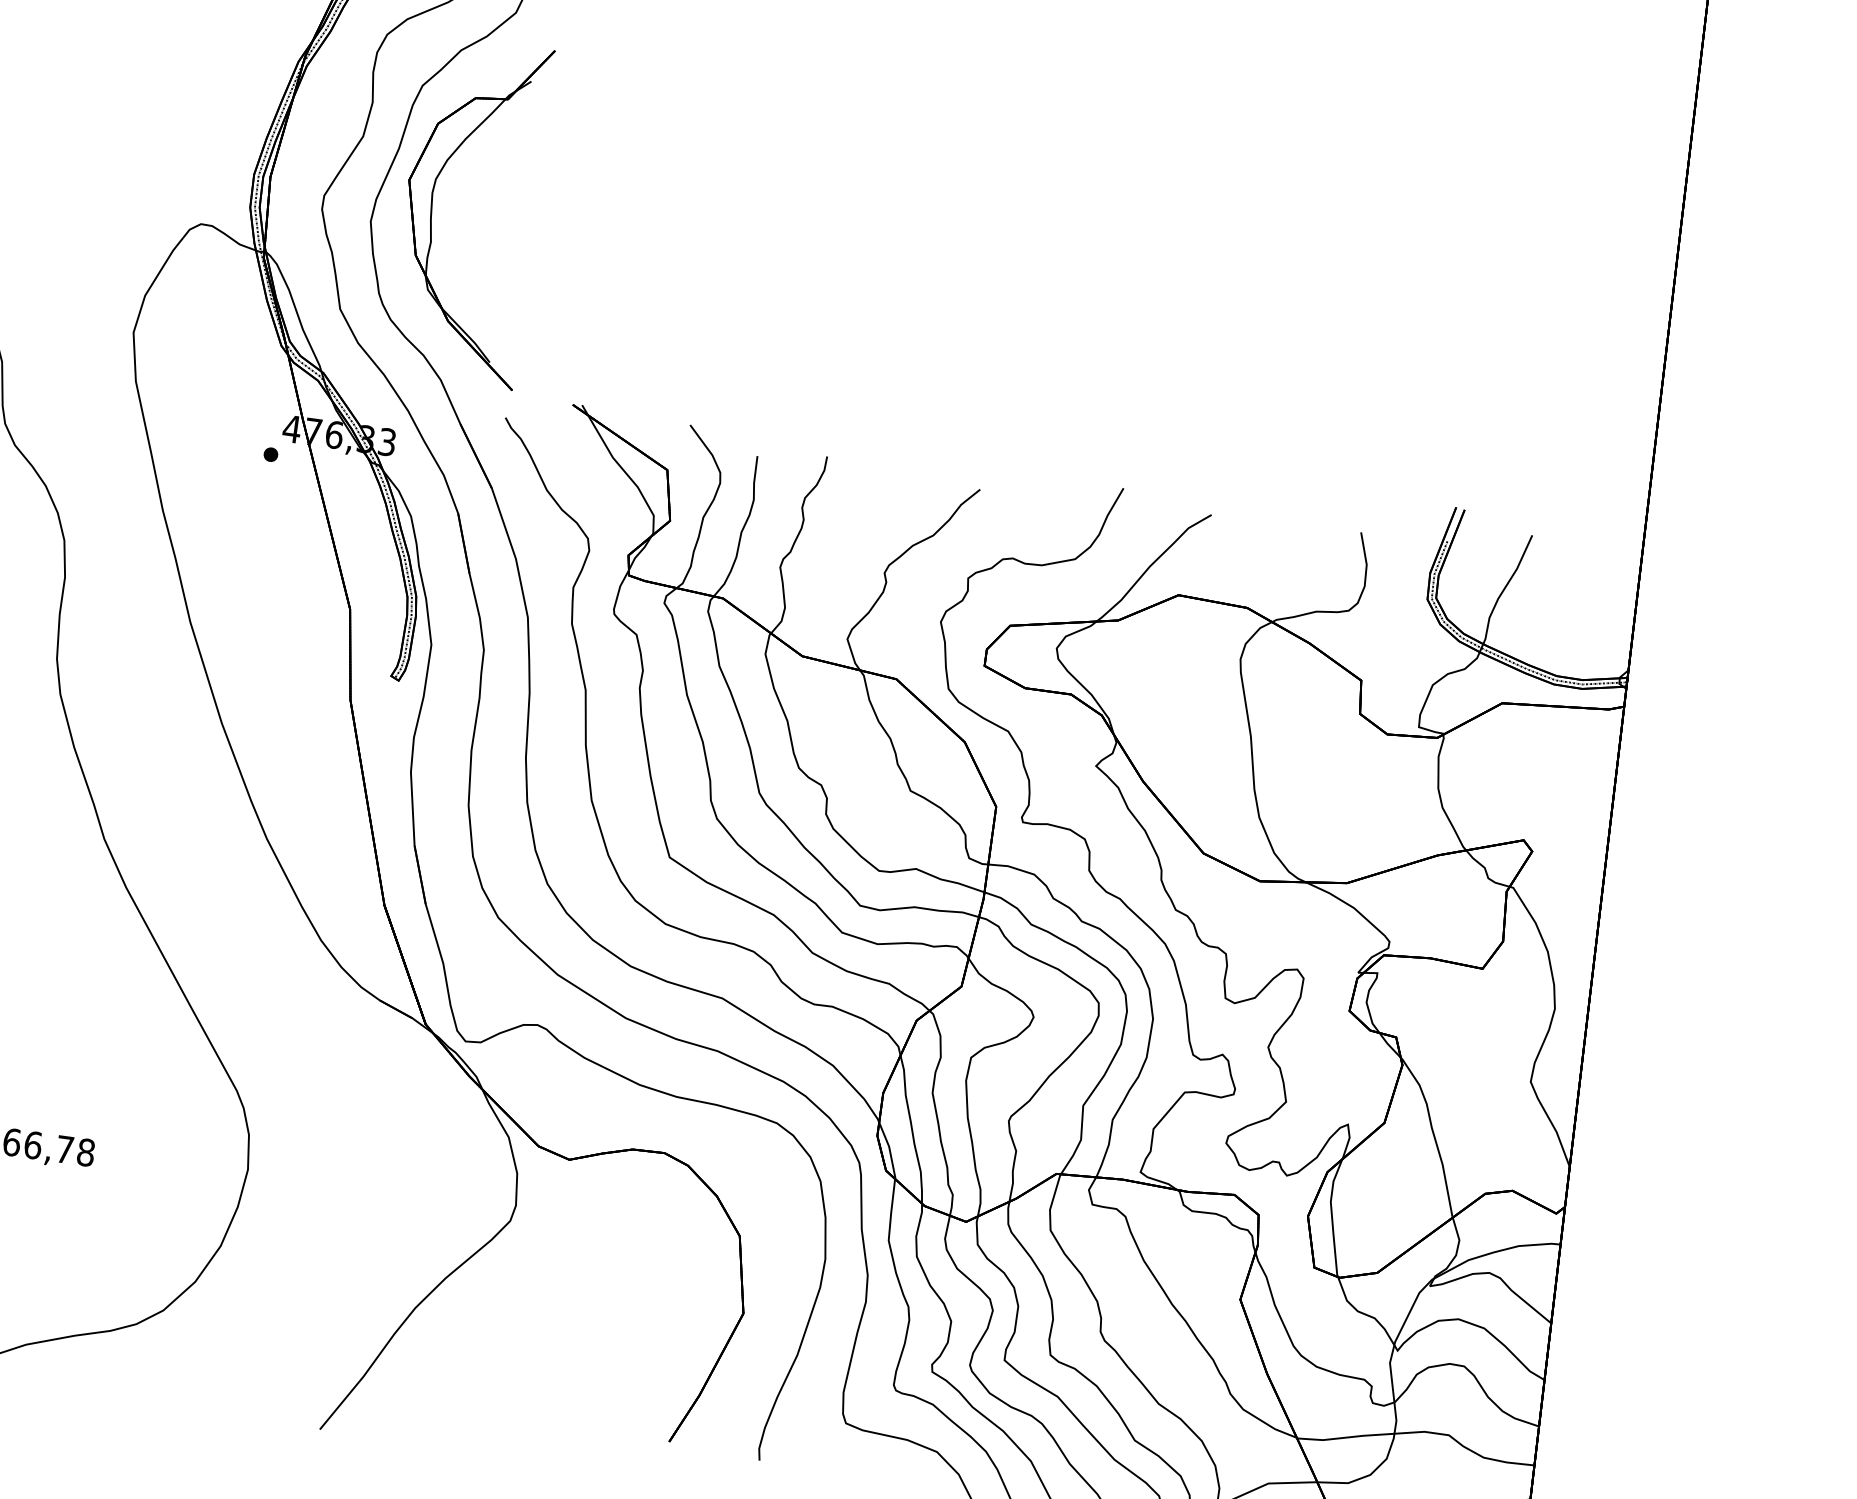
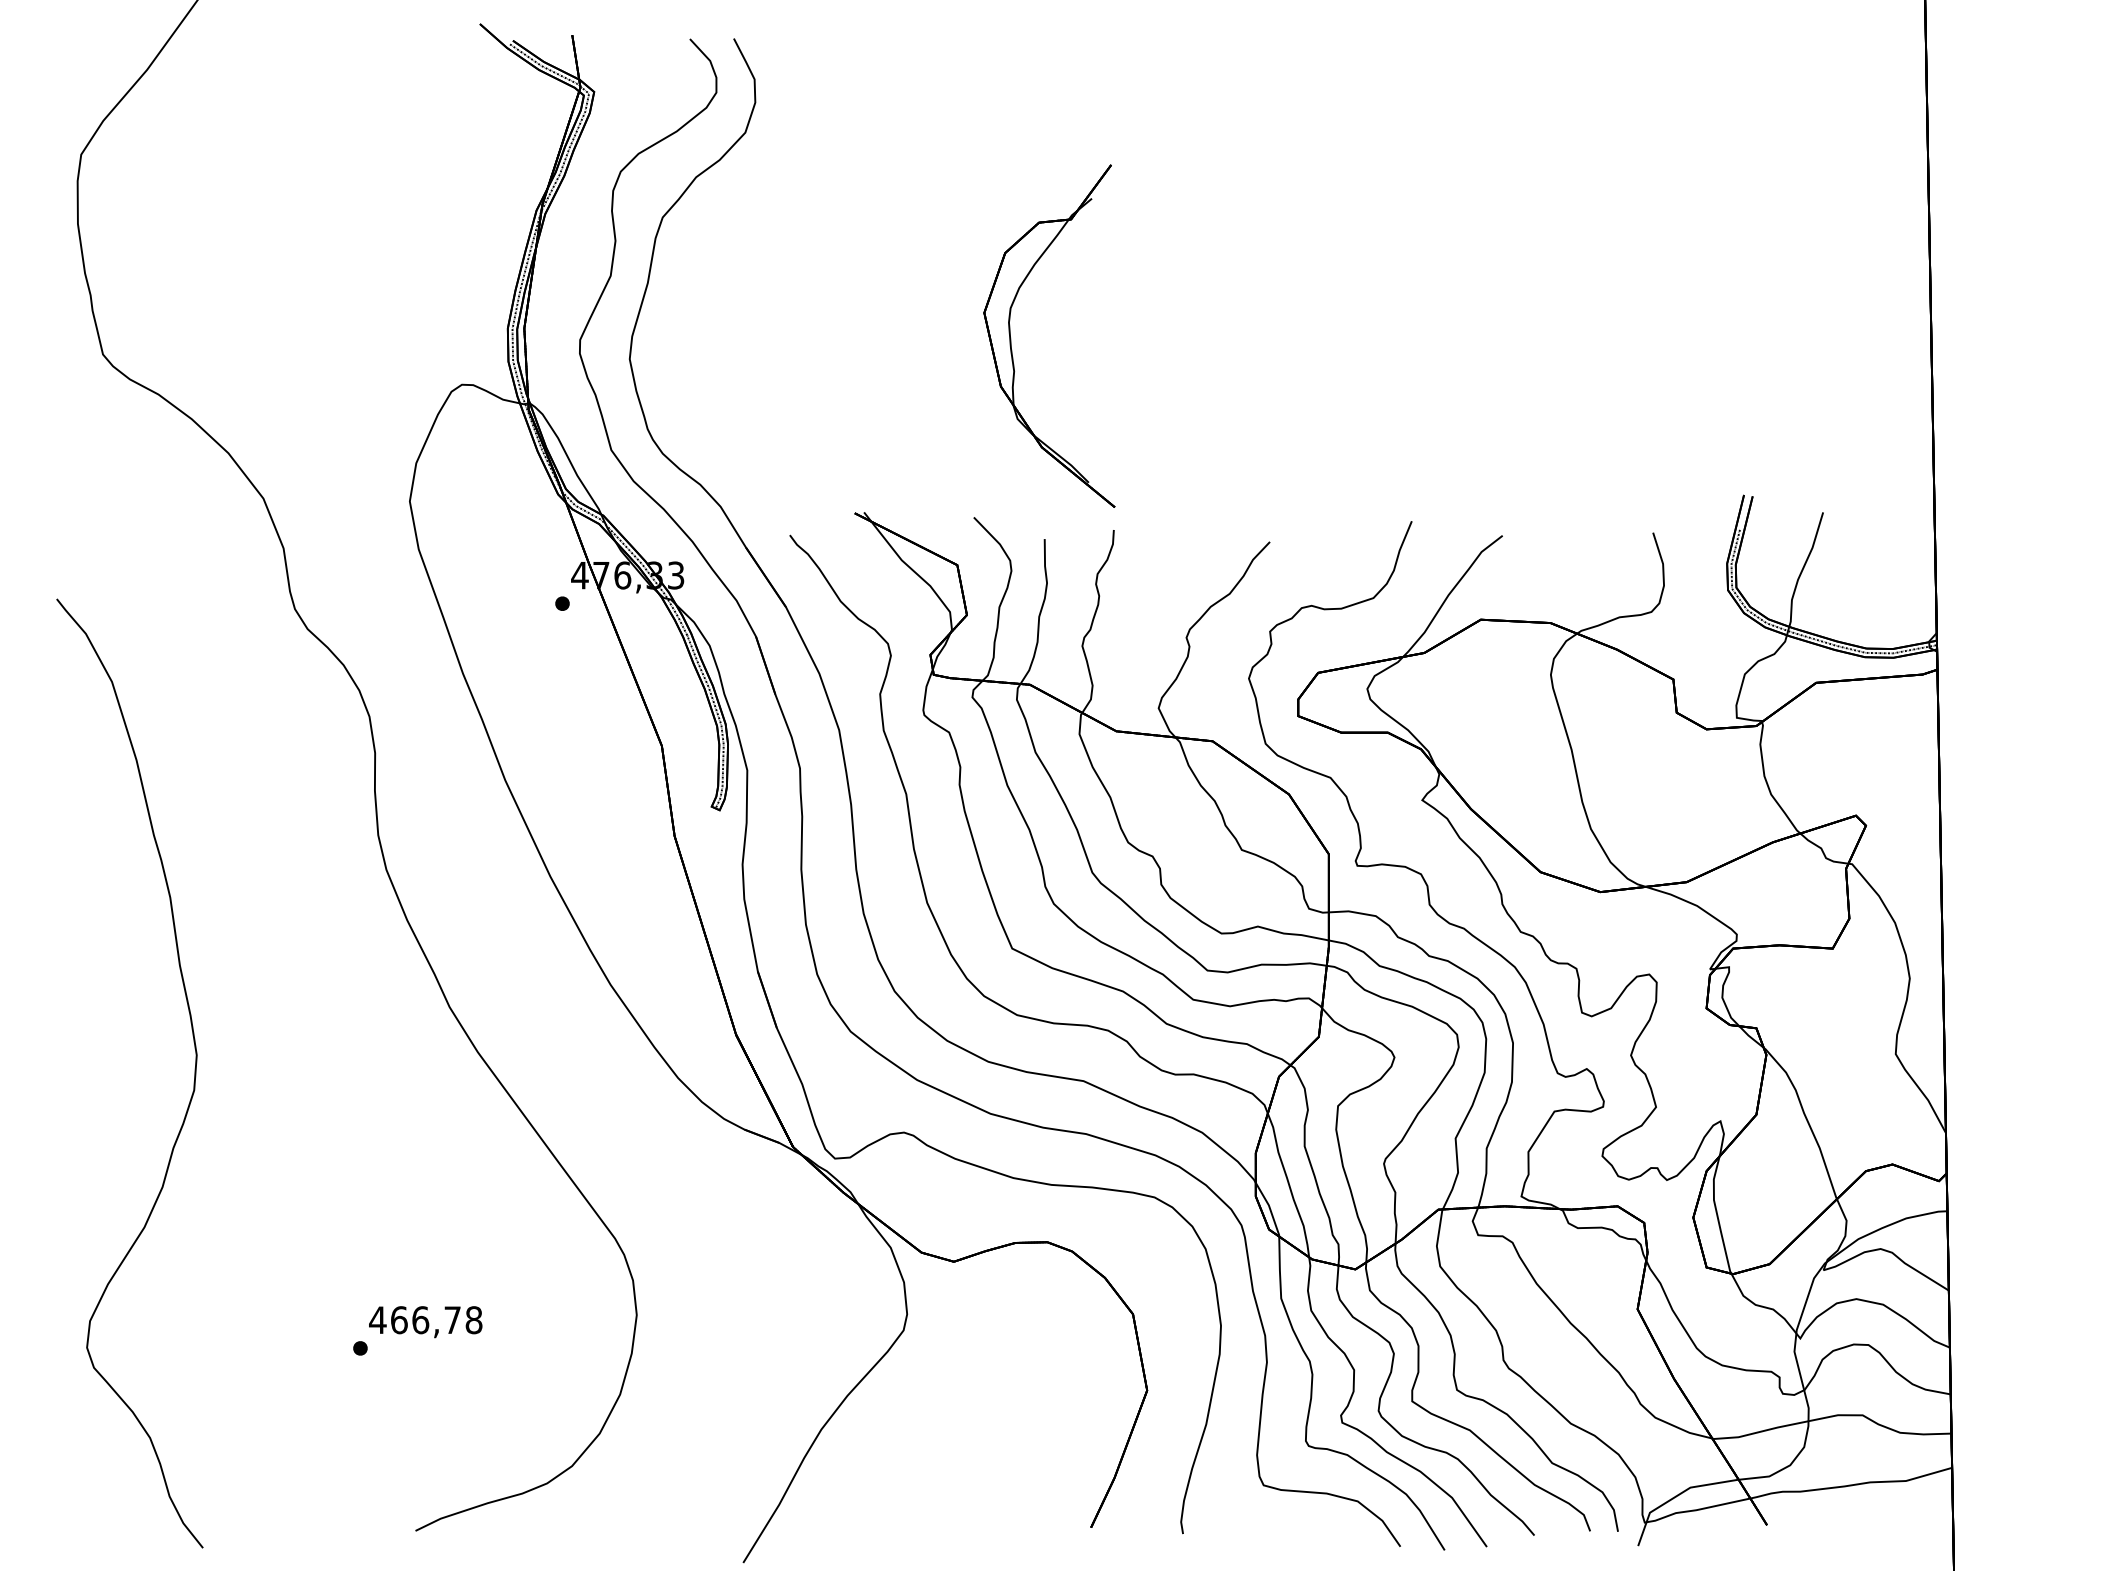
part: (432, 209) -> (1011, 338), moved

